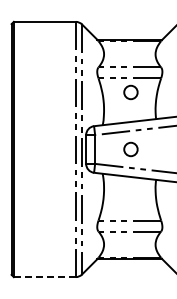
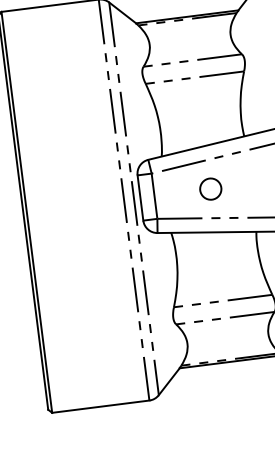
circle: (130, 92) -> (198, 99), removed
line: (44, 277) -> (100, 407), dashed -> solid

